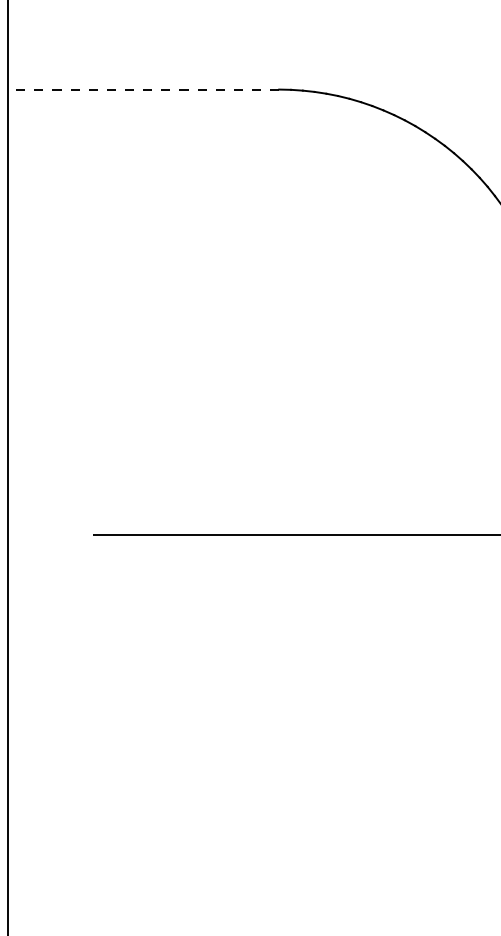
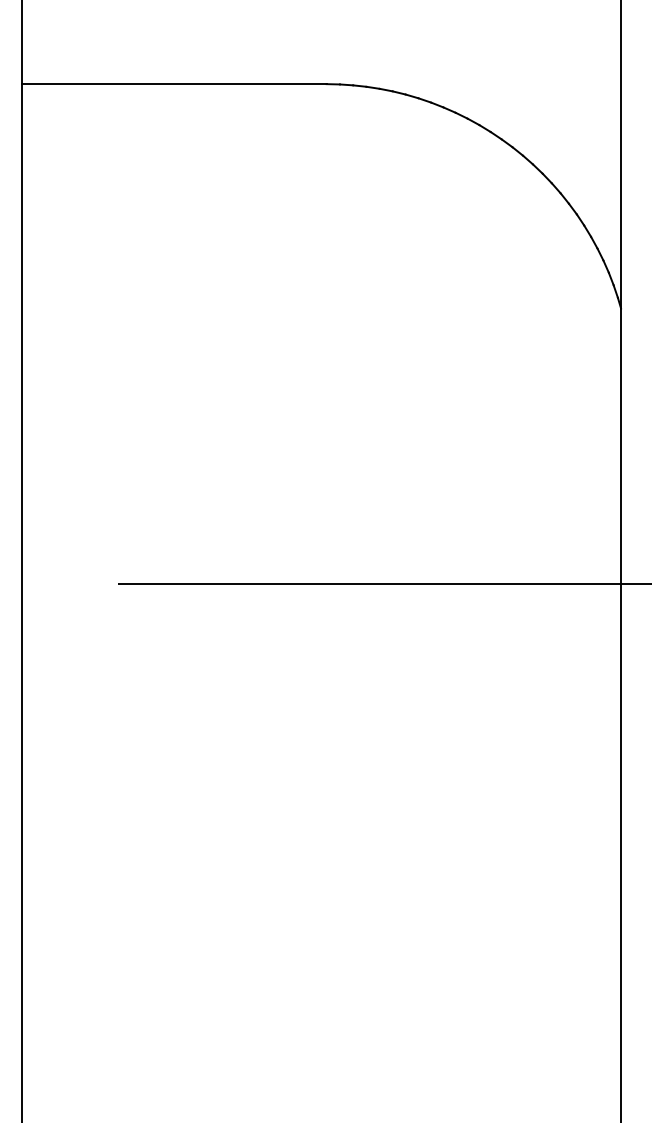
line: (142, 89) -> (173, 84), dashed -> solid

